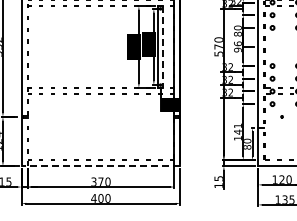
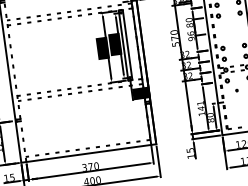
line: (162, 47) -> (127, 45), dashed -> solid
line: (100, 166) -> (88, 153), dashed -> solid

